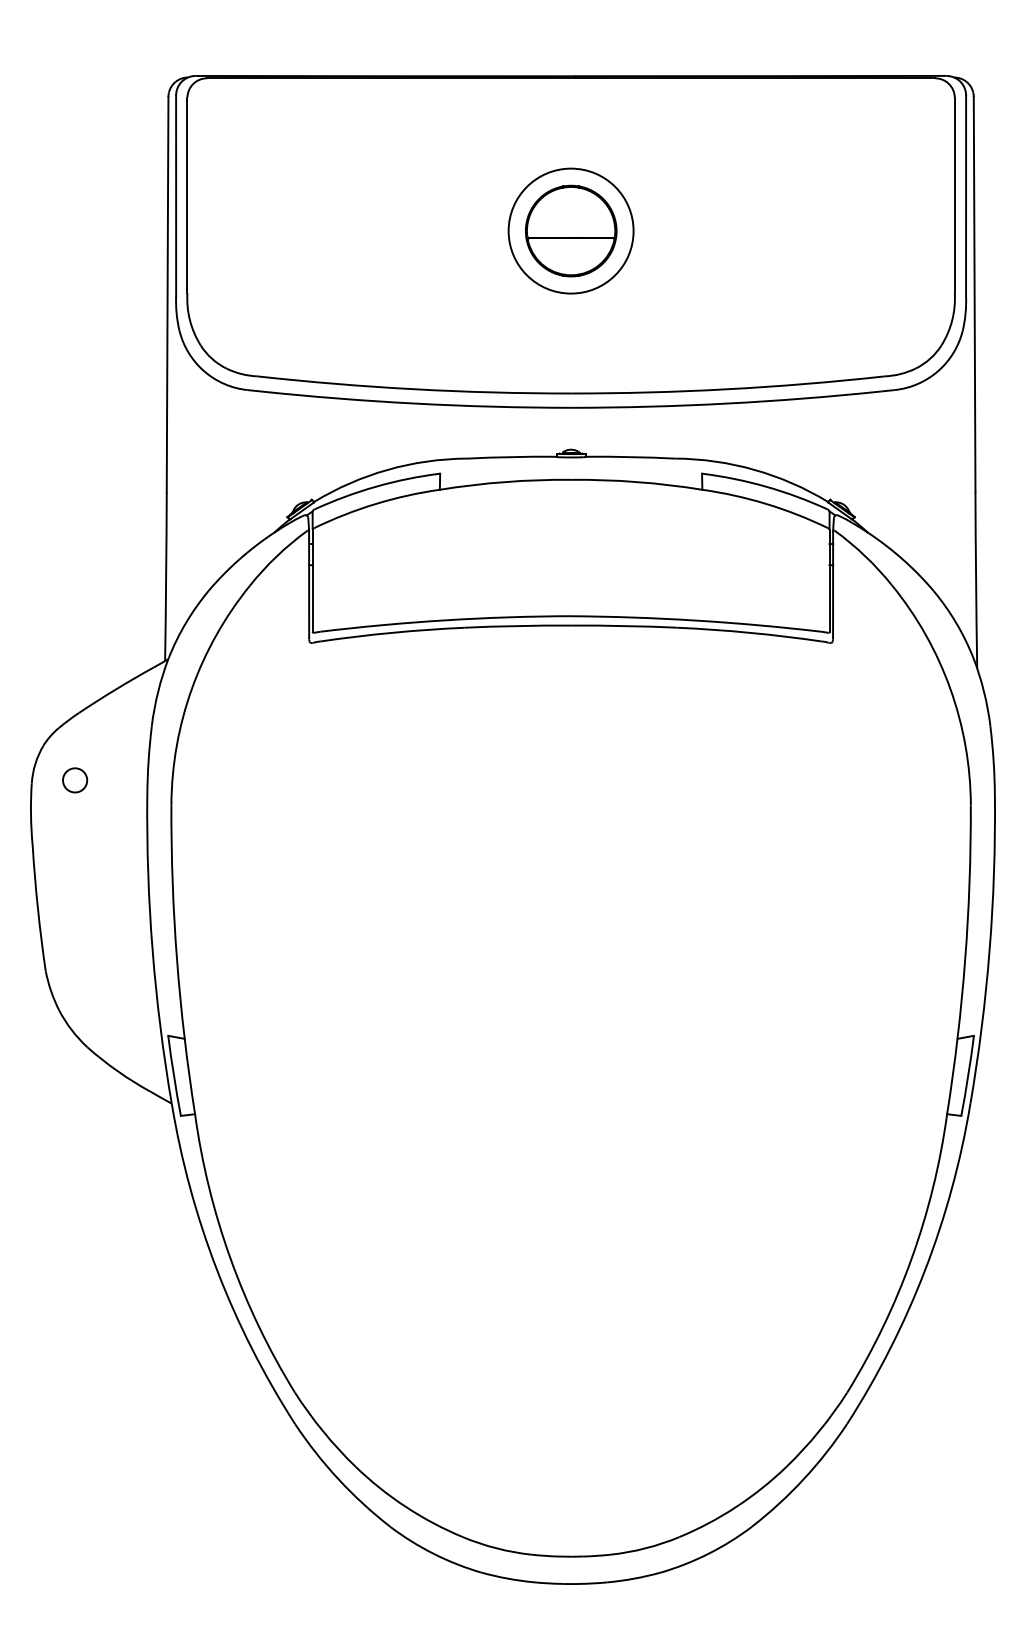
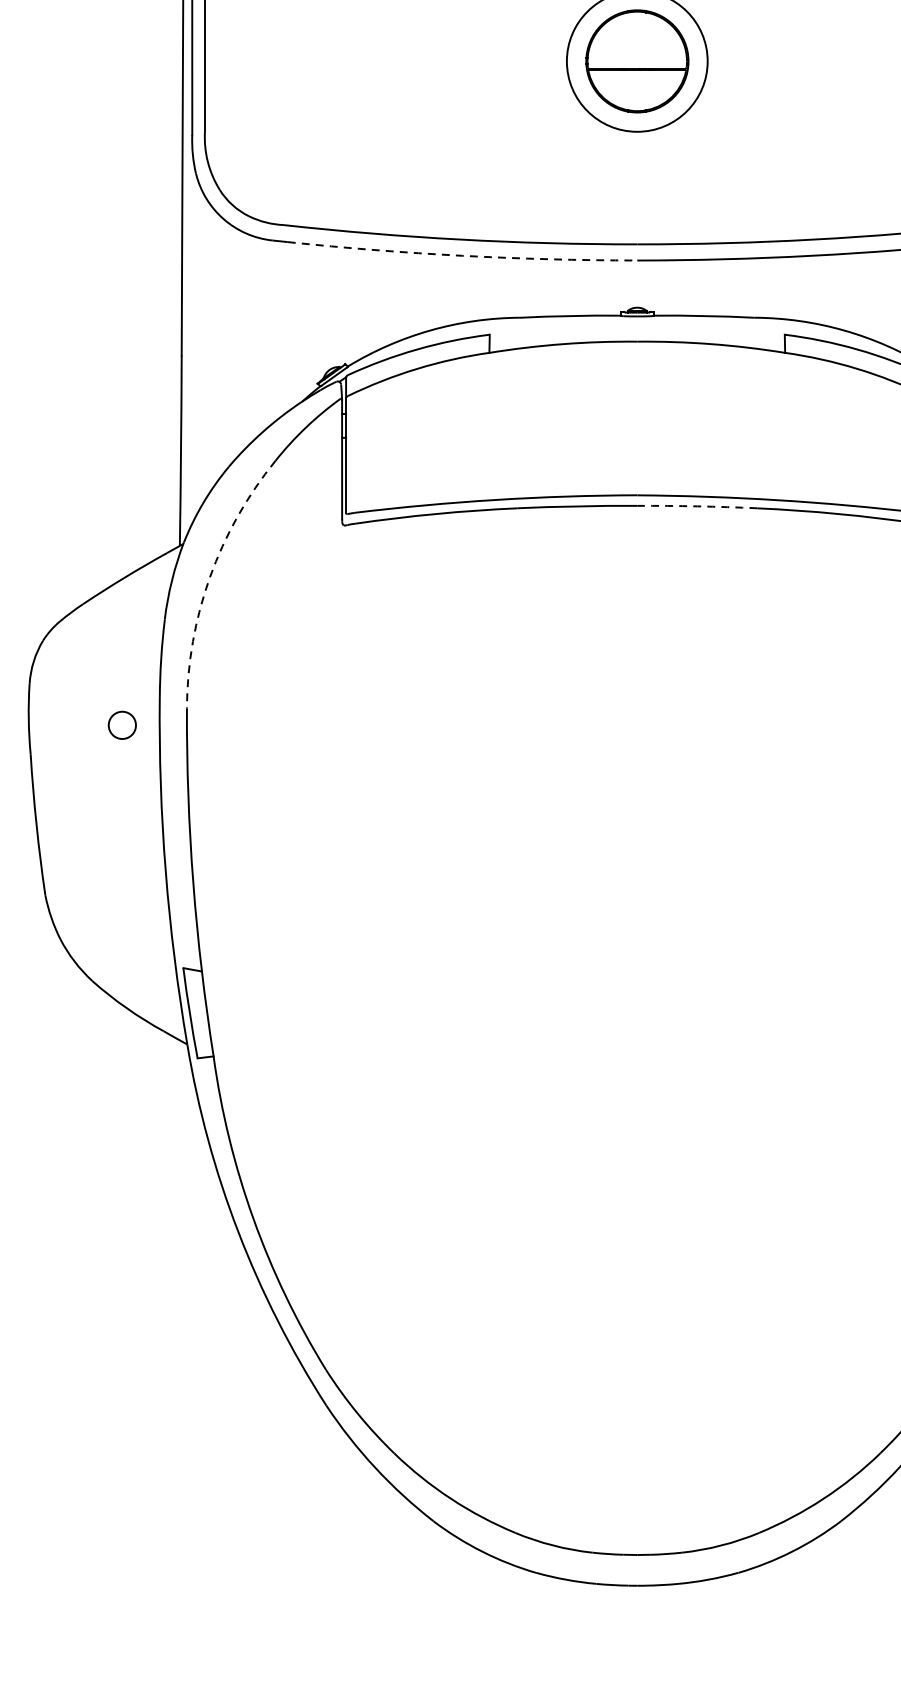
arc: (415, 403) -> (461, 255), solid -> dashed
arc: (624, 626) -> (697, 506), solid -> dashed
arc: (191, 688) -> (209, 576), solid -> dashed
circle: (75, 780) -> (122, 725), moved

